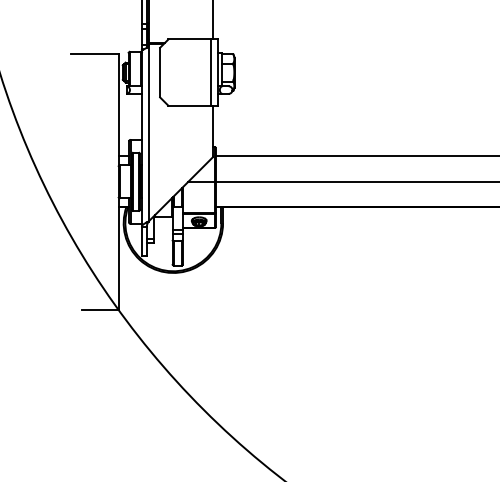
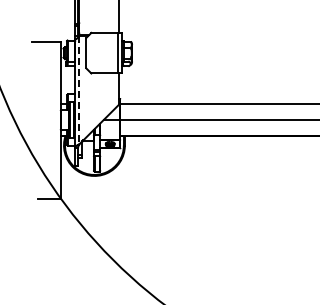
line: (148, 133) -> (79, 90), solid -> dashed

